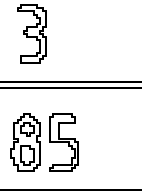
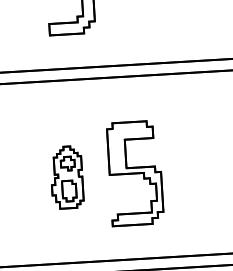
part: (25, 142) -> (66, 177), size x0.6

